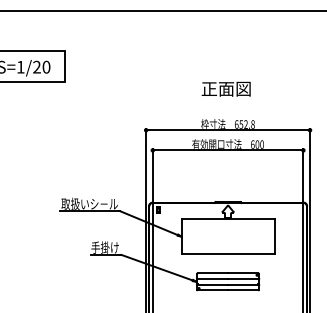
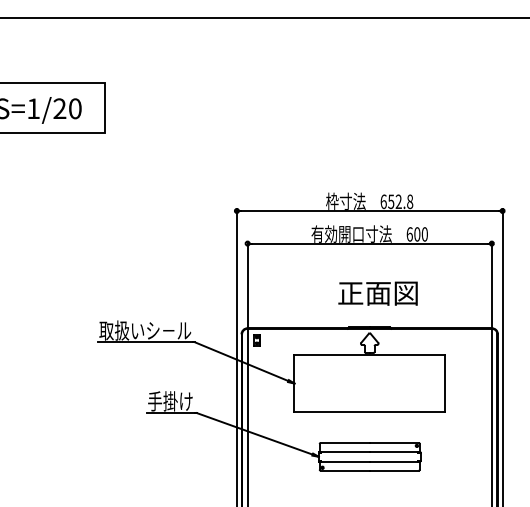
text: (225, 88) -> (376, 292), moved

